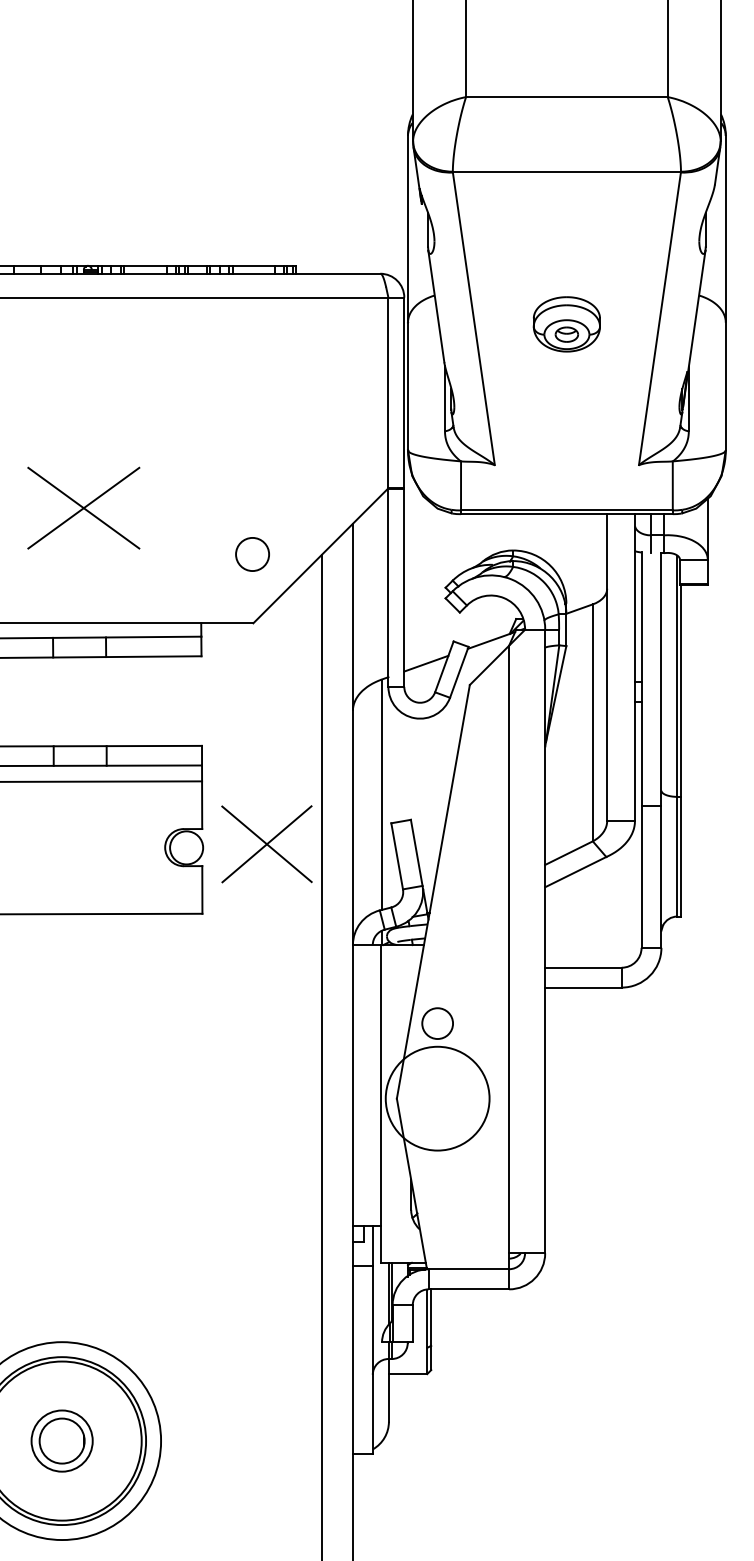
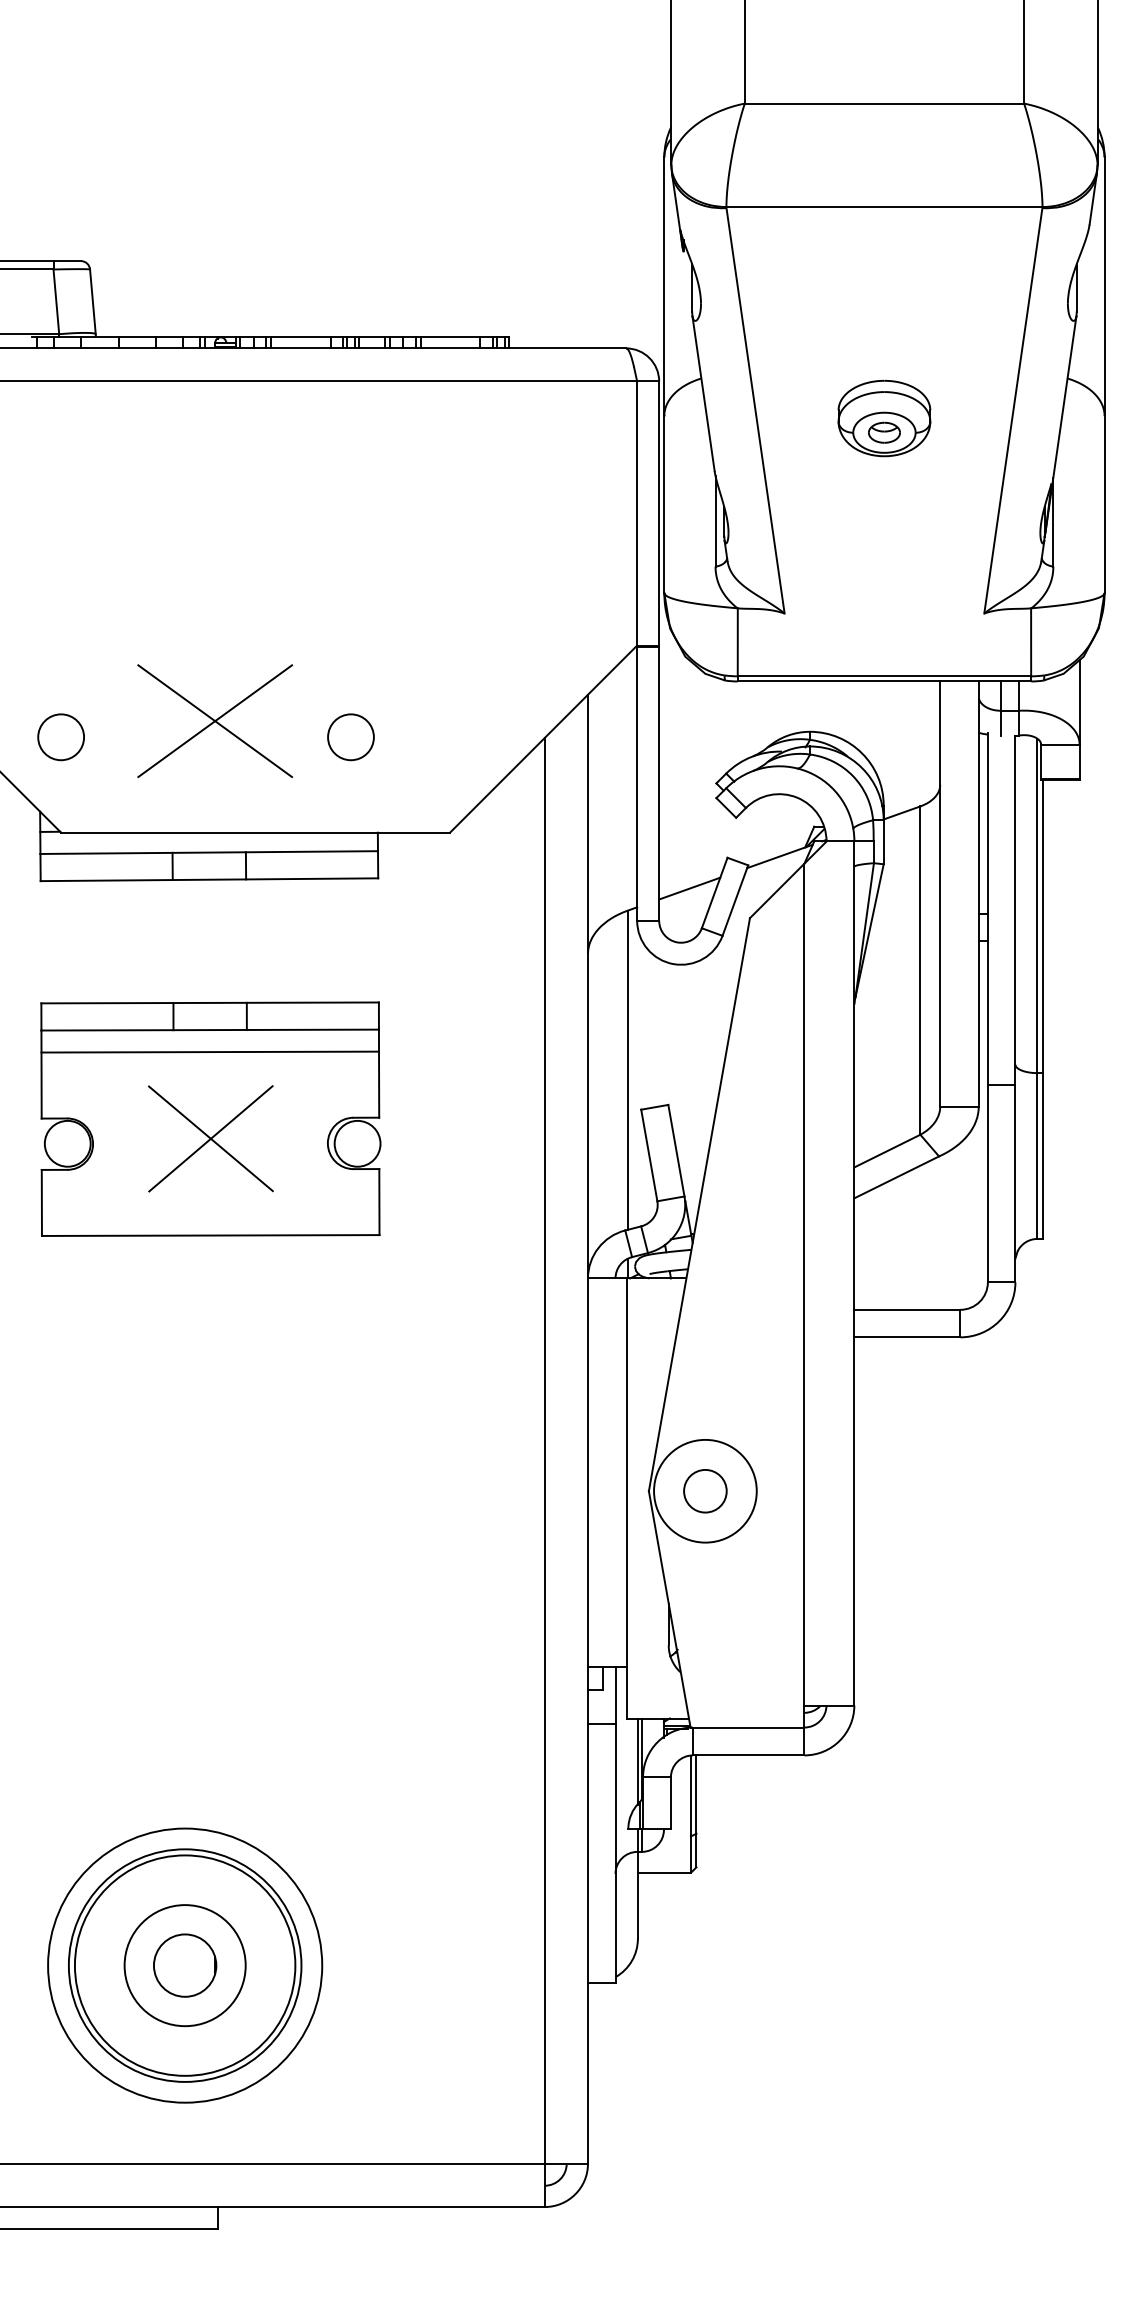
part: (84, 508) -> (215, 721), moved
circle: (252, 554) -> (350, 737), moved
part: (266, 844) -> (210, 1138), moved
circle: (437, 1023) -> (705, 1491), moved
circle: (437, 1098) -> (705, 1490), size x0.71
circle: (61, 1440) -> (184, 1965), size x1.43

